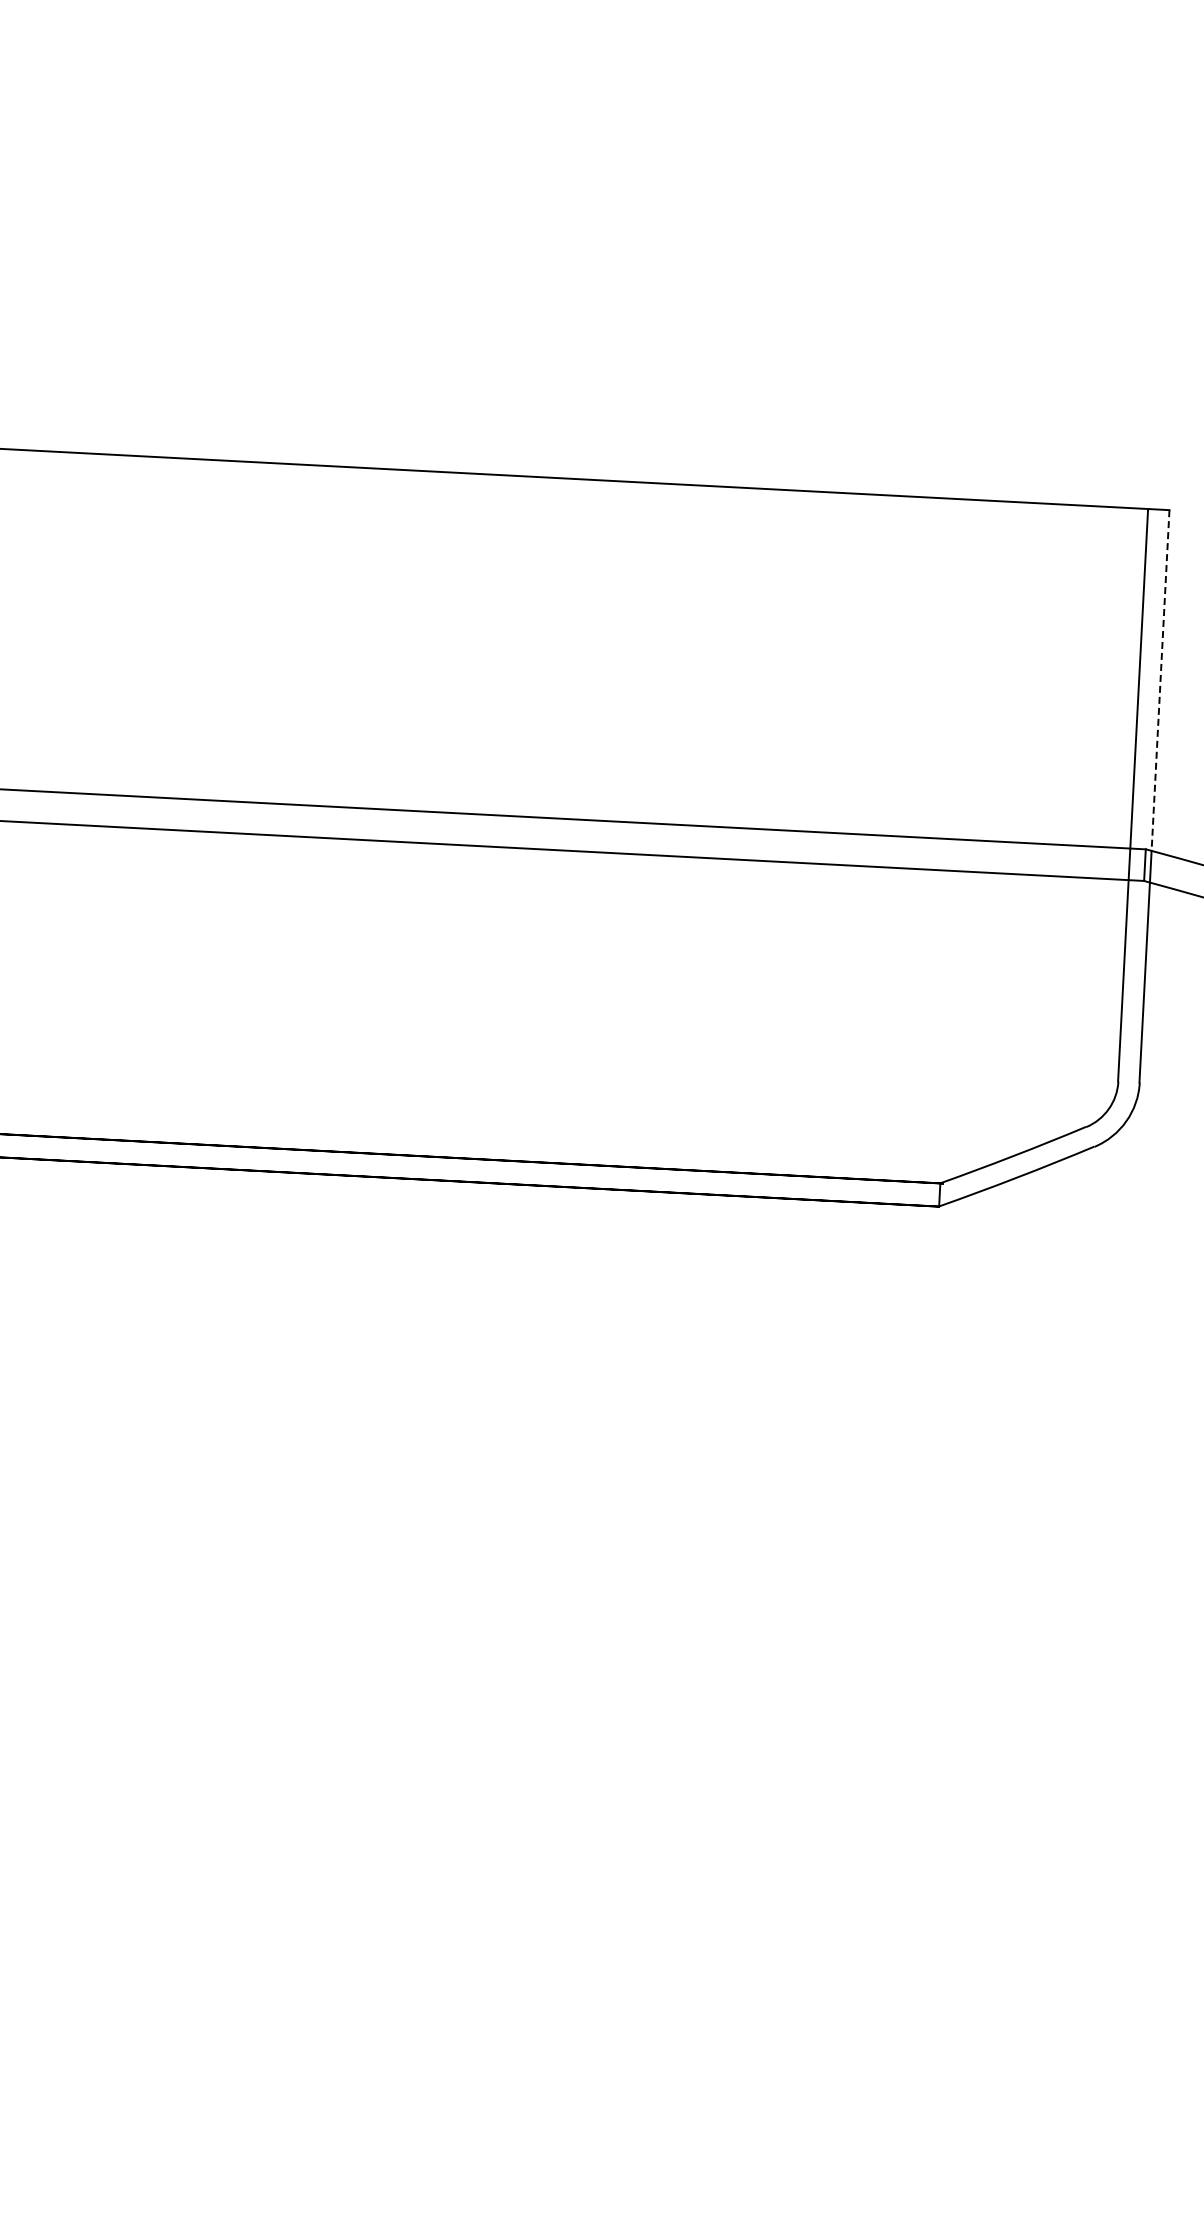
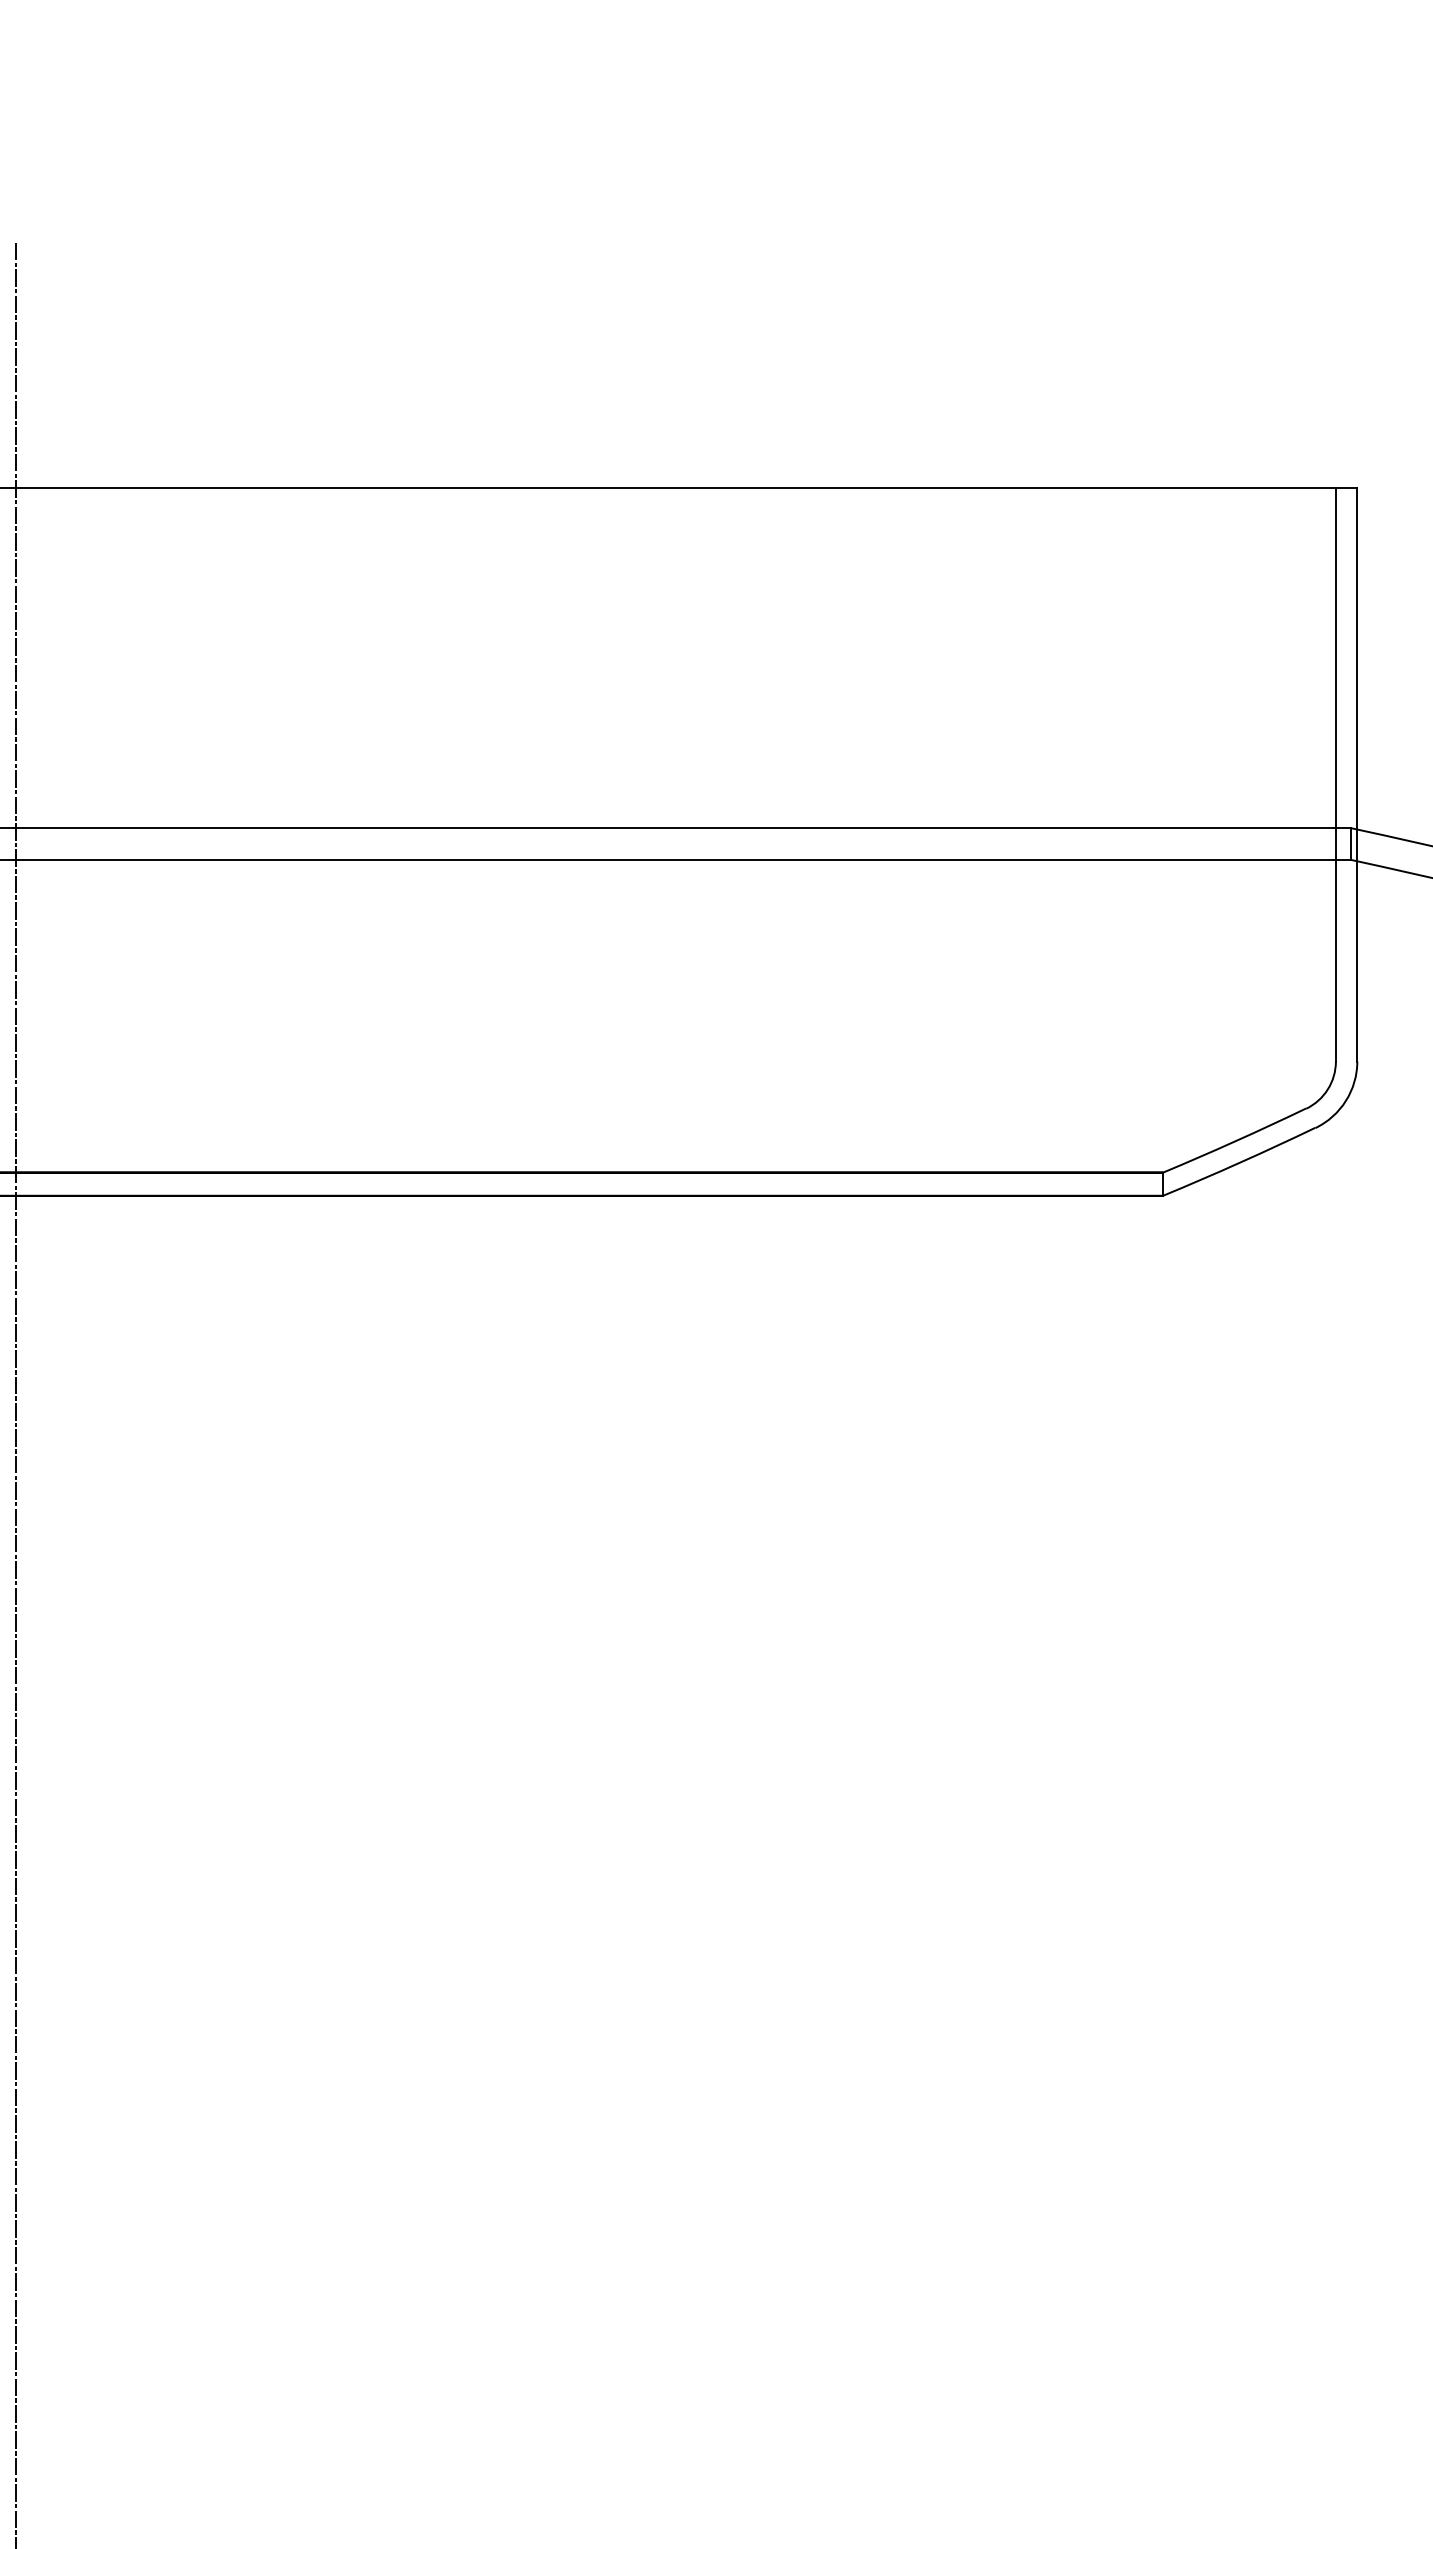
line: (1161, 680) -> (1357, 658), dashed -> solid

